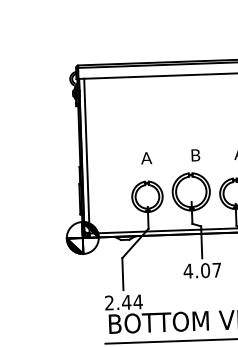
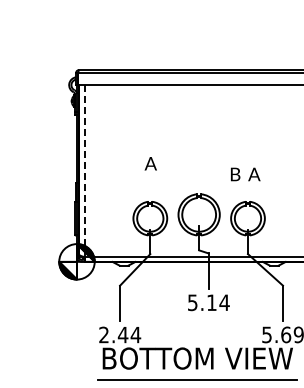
text: (195, 155) -> (235, 174), moved
line: (86, 156) -> (84, 171), solid -> dashed
text: (146, 158) -> (150, 163), moved
text: (202, 270) -> (208, 302), 4.07 -> 5.14

